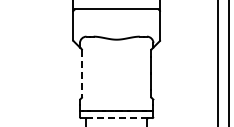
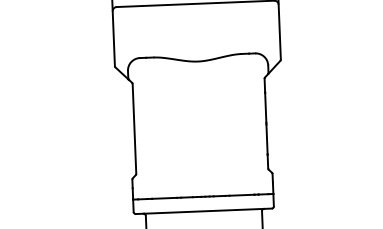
line: (82, 74) -> (135, 130), dashed -> solid
line: (116, 118) -> (203, 211), dashed -> solid

